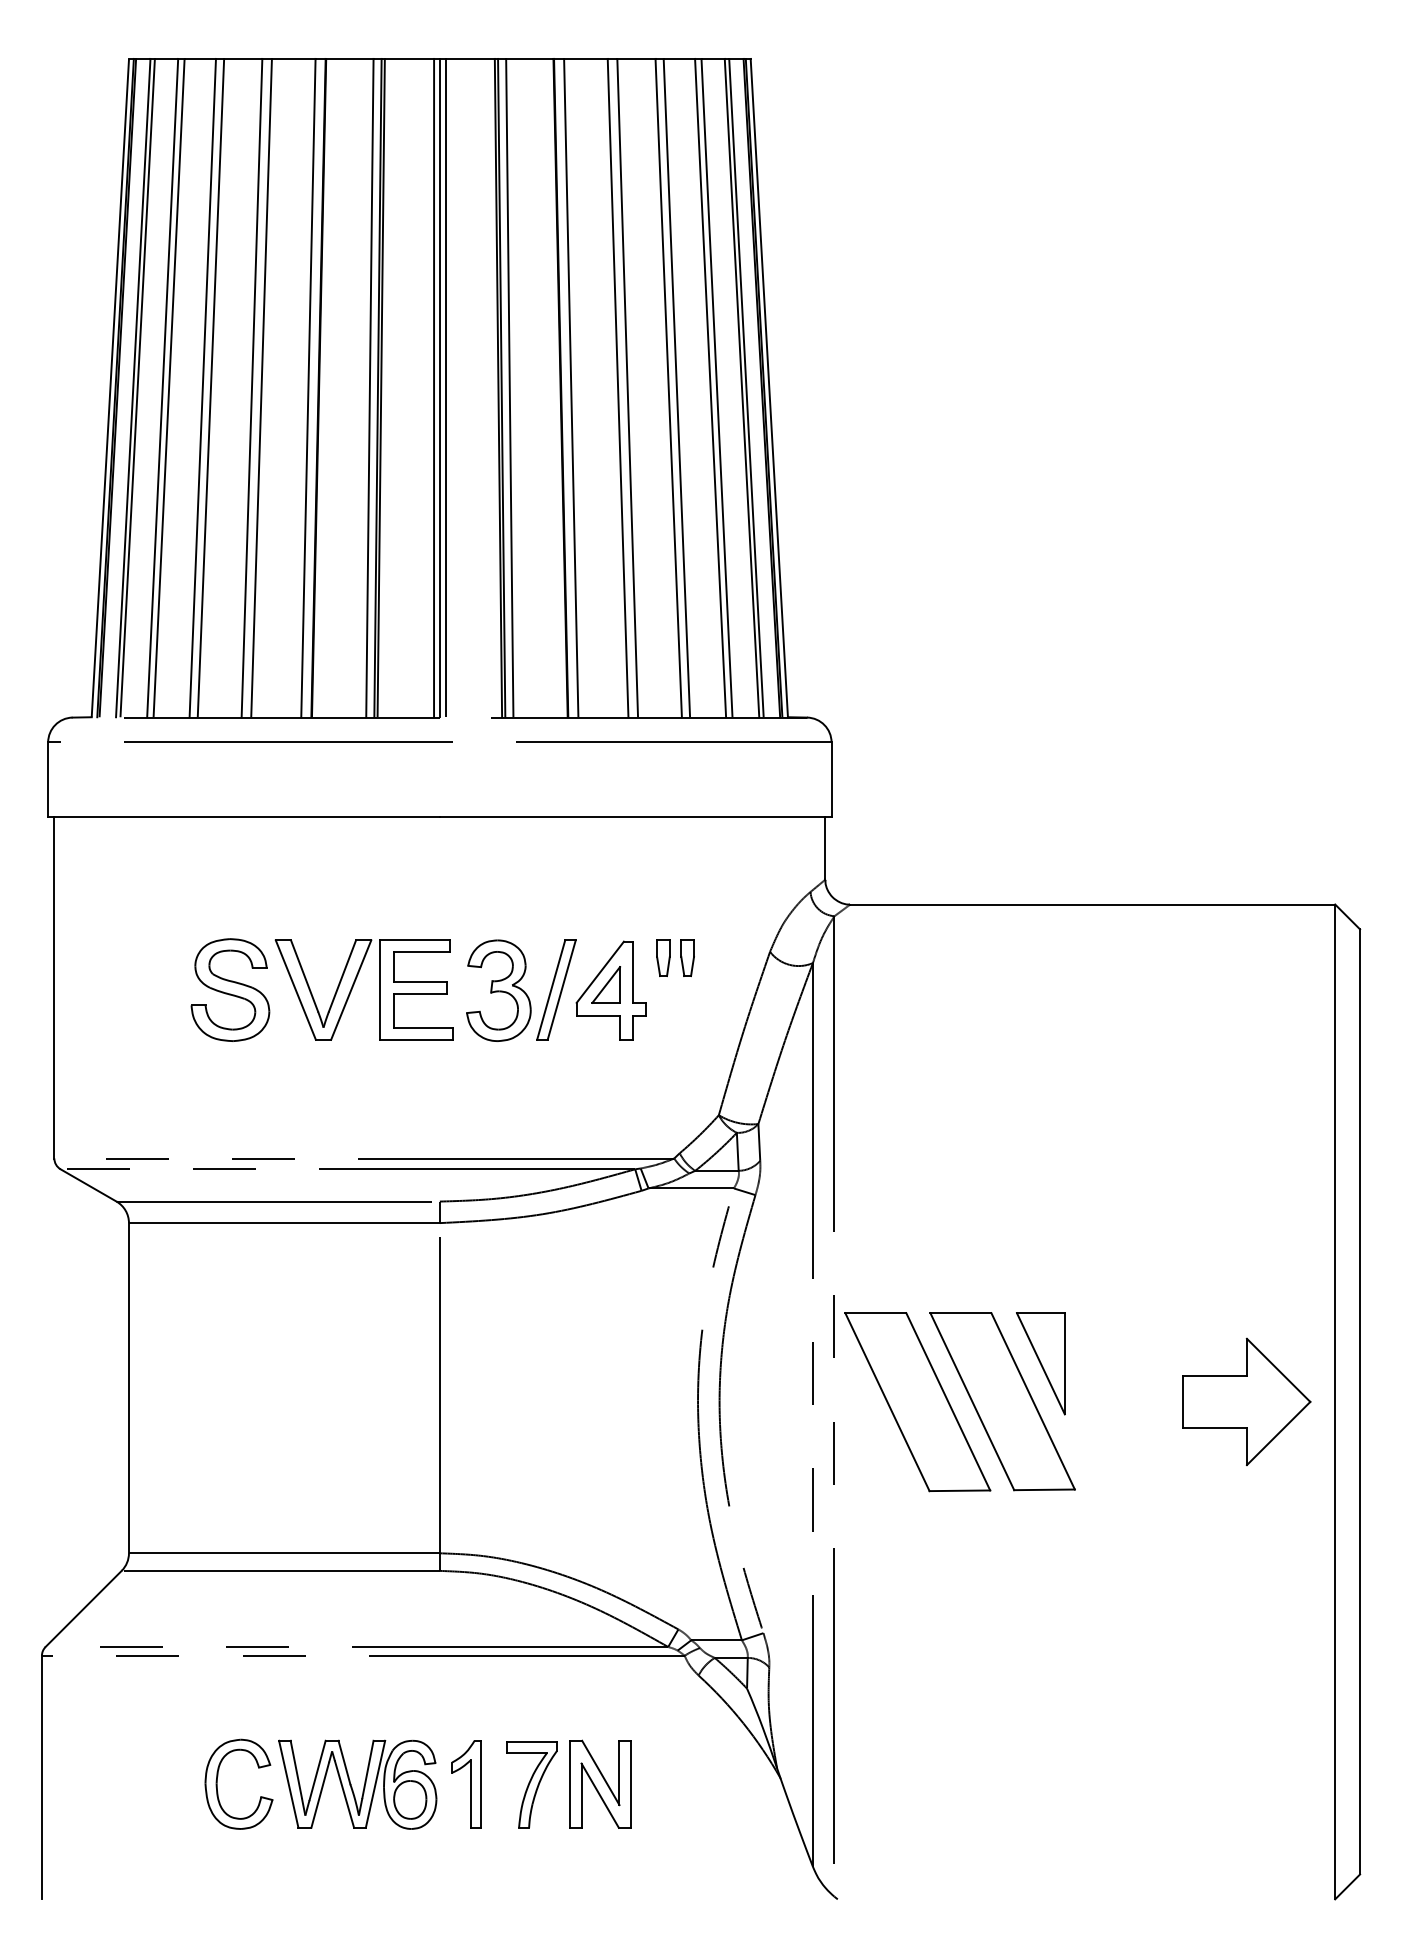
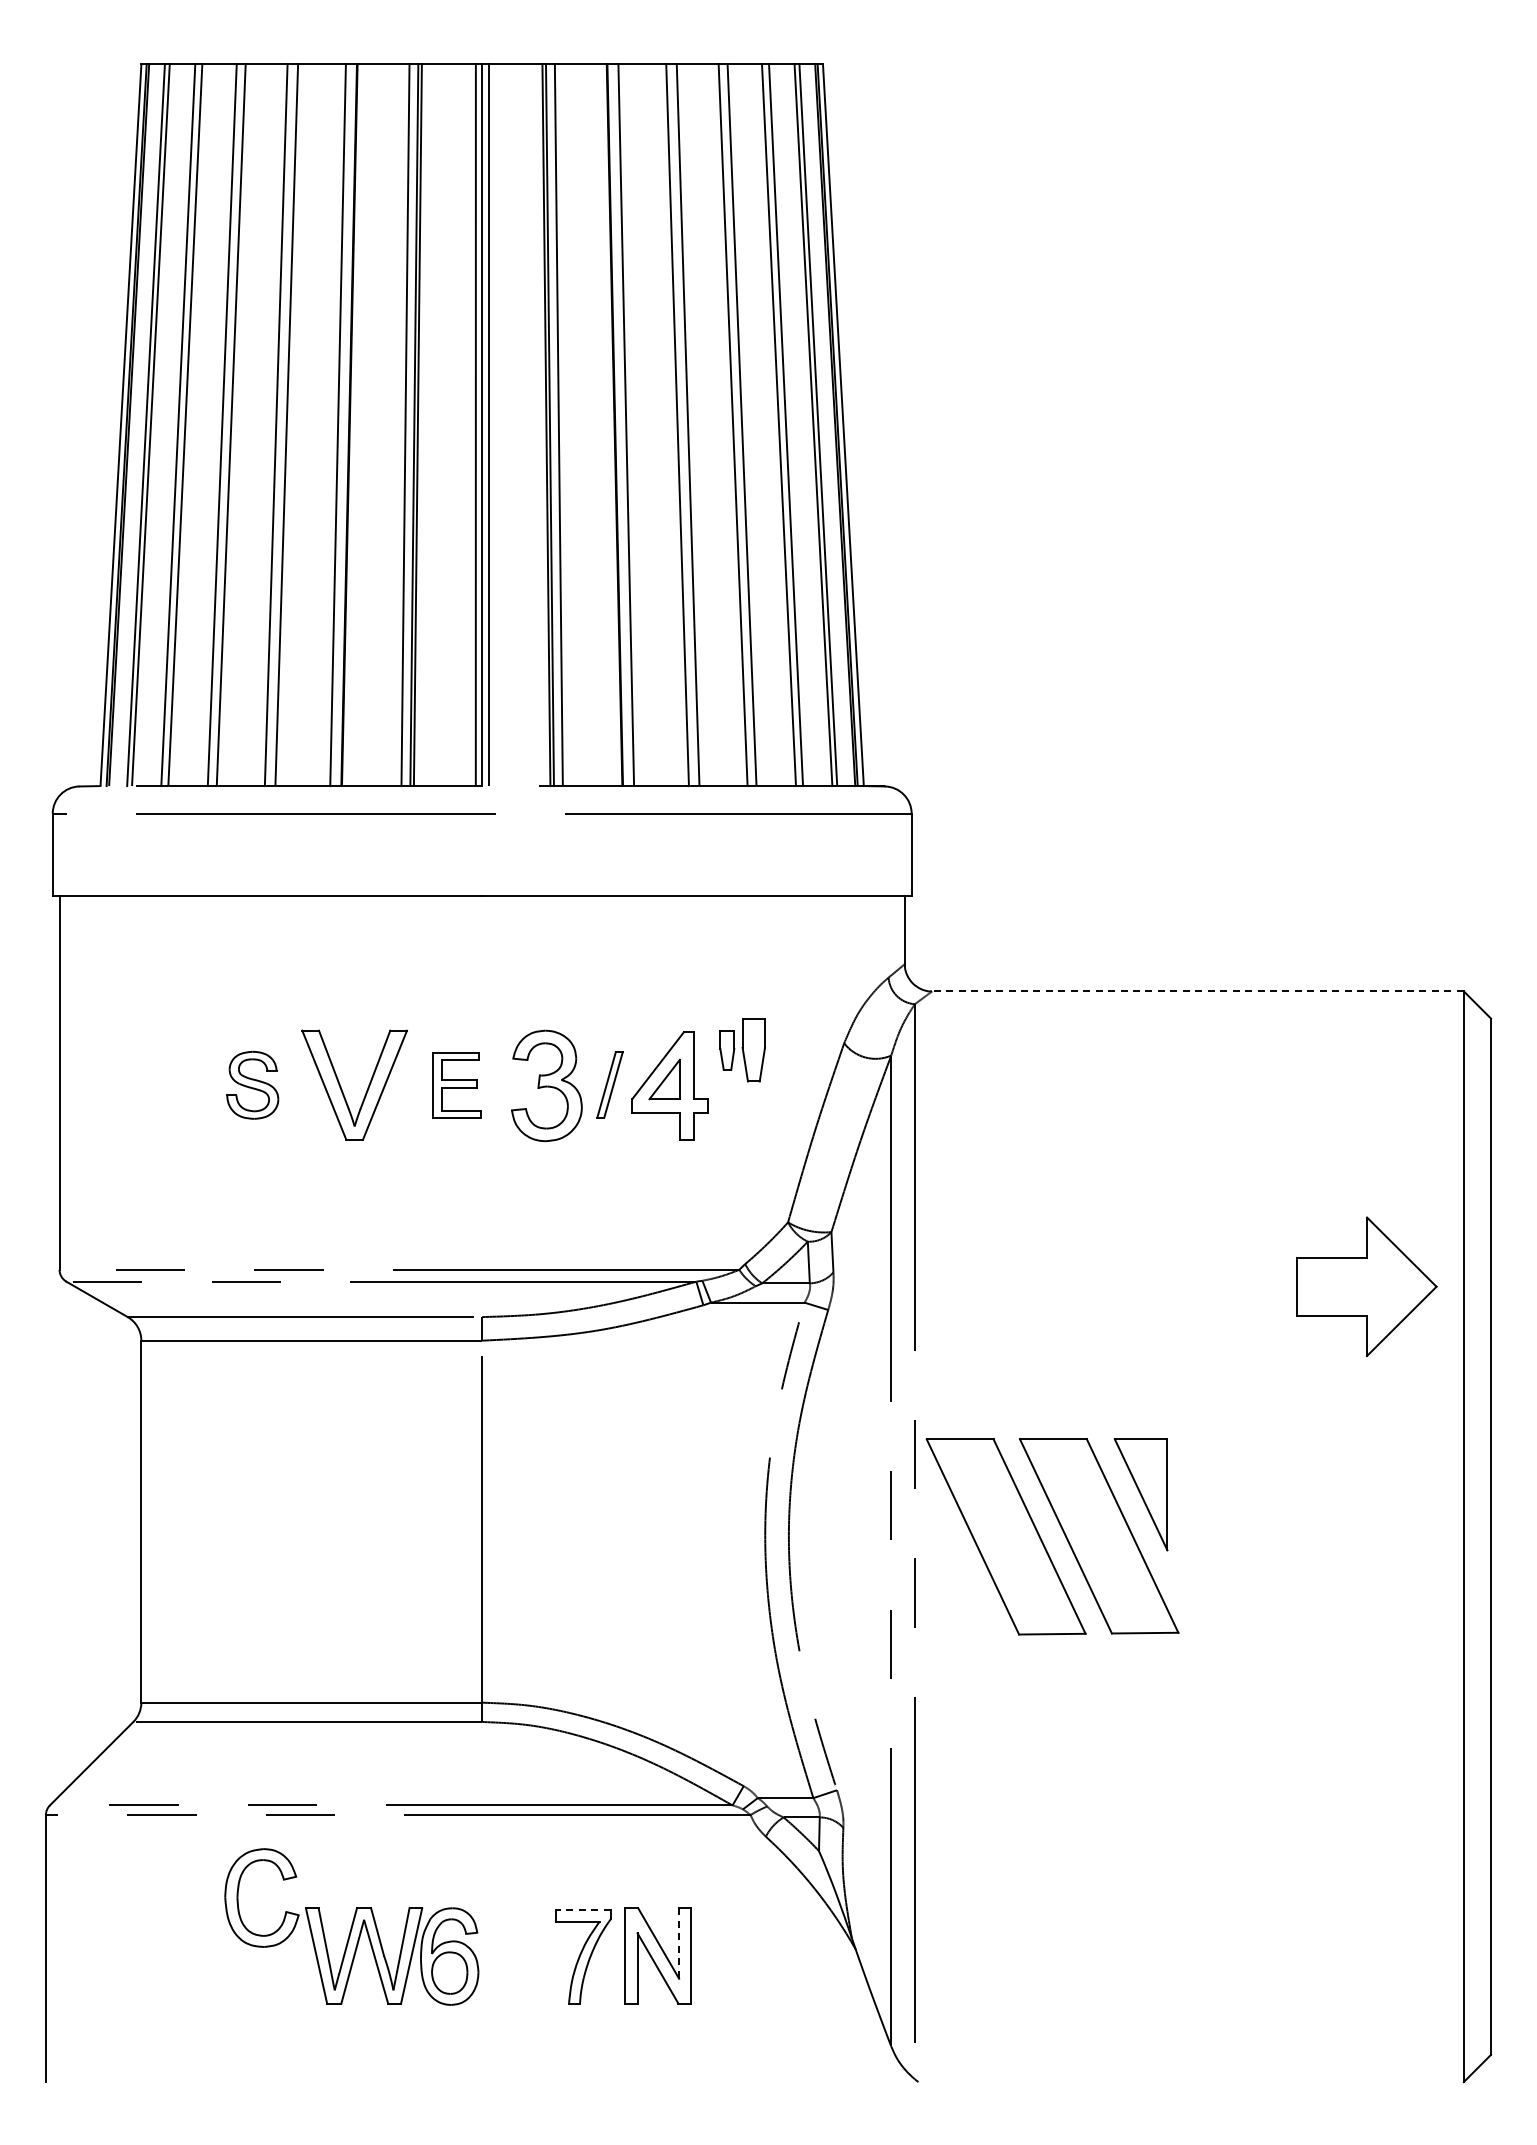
line: (1092, 904) -> (1197, 991), solid -> dashed
part: (687, 958) -> (753, 1050), size x1.6
part: (555, 989) -> (609, 1084), size x0.6
part: (230, 990) -> (252, 1085), size x0.6
part: (416, 990) -> (456, 1085), size x0.6
part: (1246, 1401) -> (1366, 1286), moved
line: (532, 1741) -> (583, 1909), solid -> dashed
line: (619, 1773) -> (679, 1944), solid -> dashed
part: (217, 1783) -> (238, 1897), moved
part: (466, 1783) -> (511, 1955), removed

